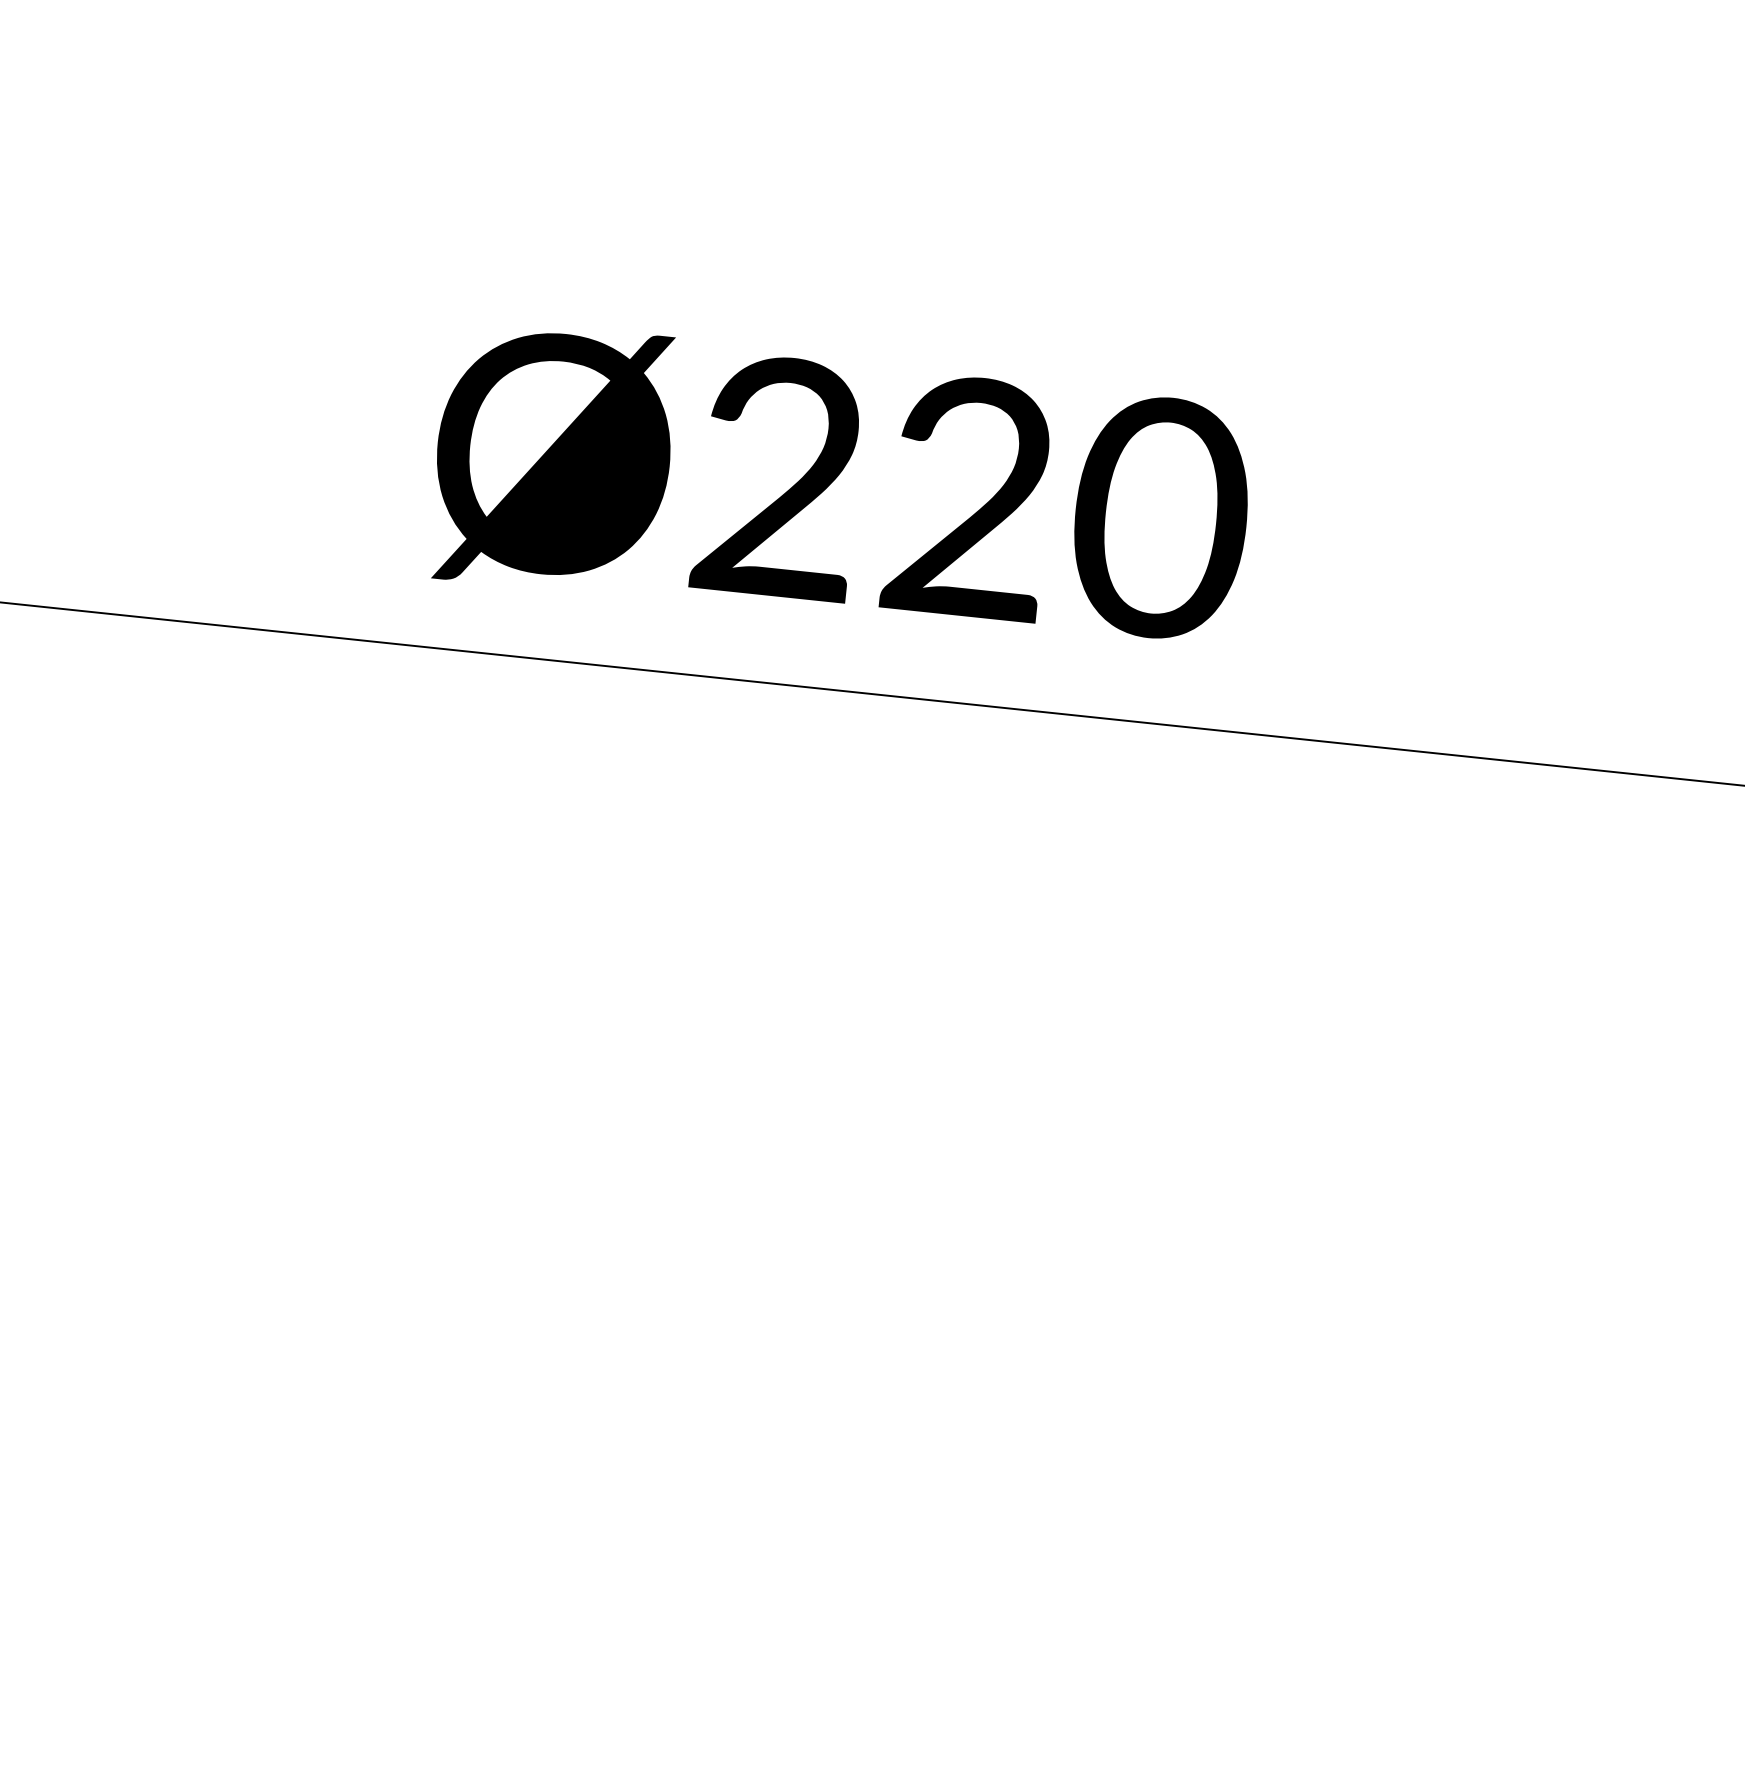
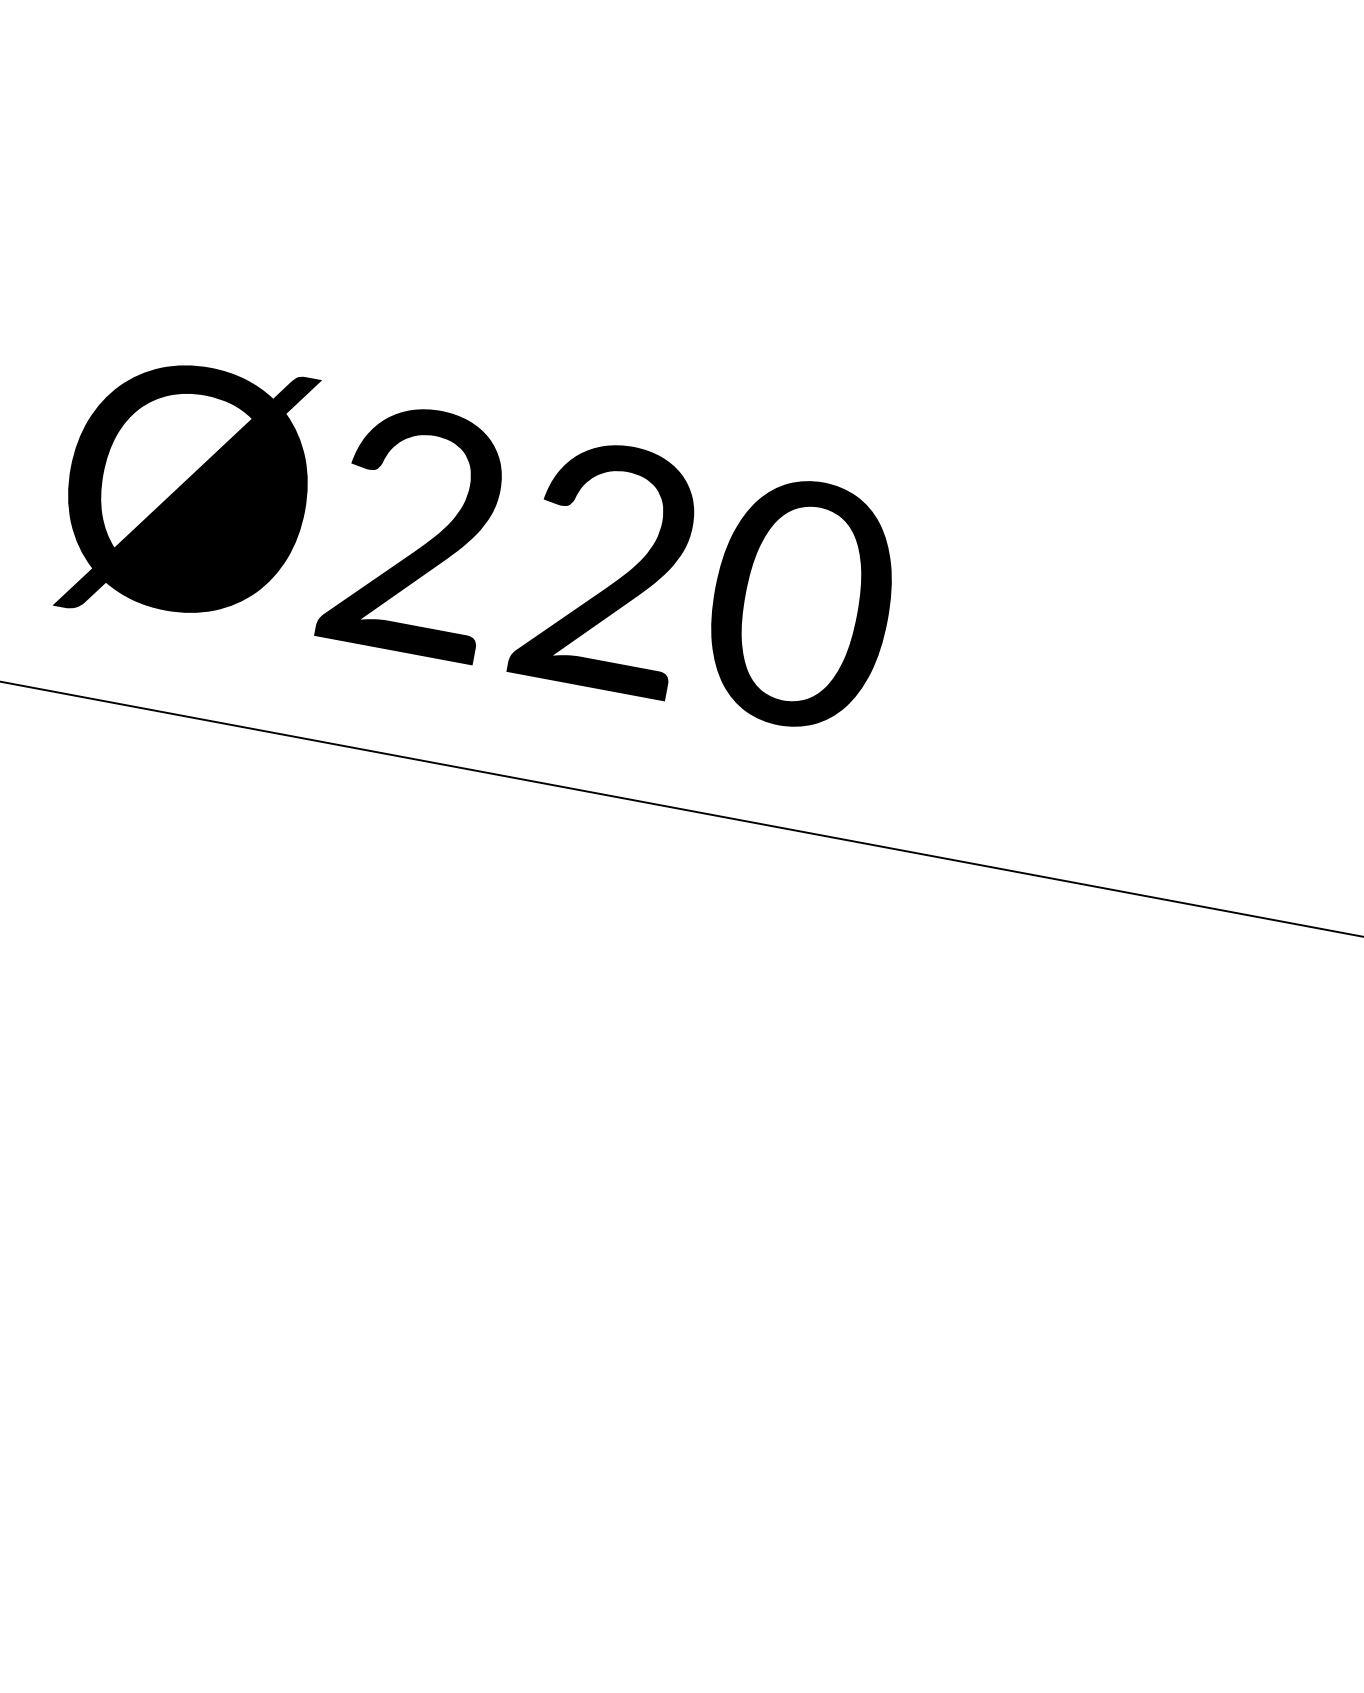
text: (839, 485) -> (476, 544), moved

